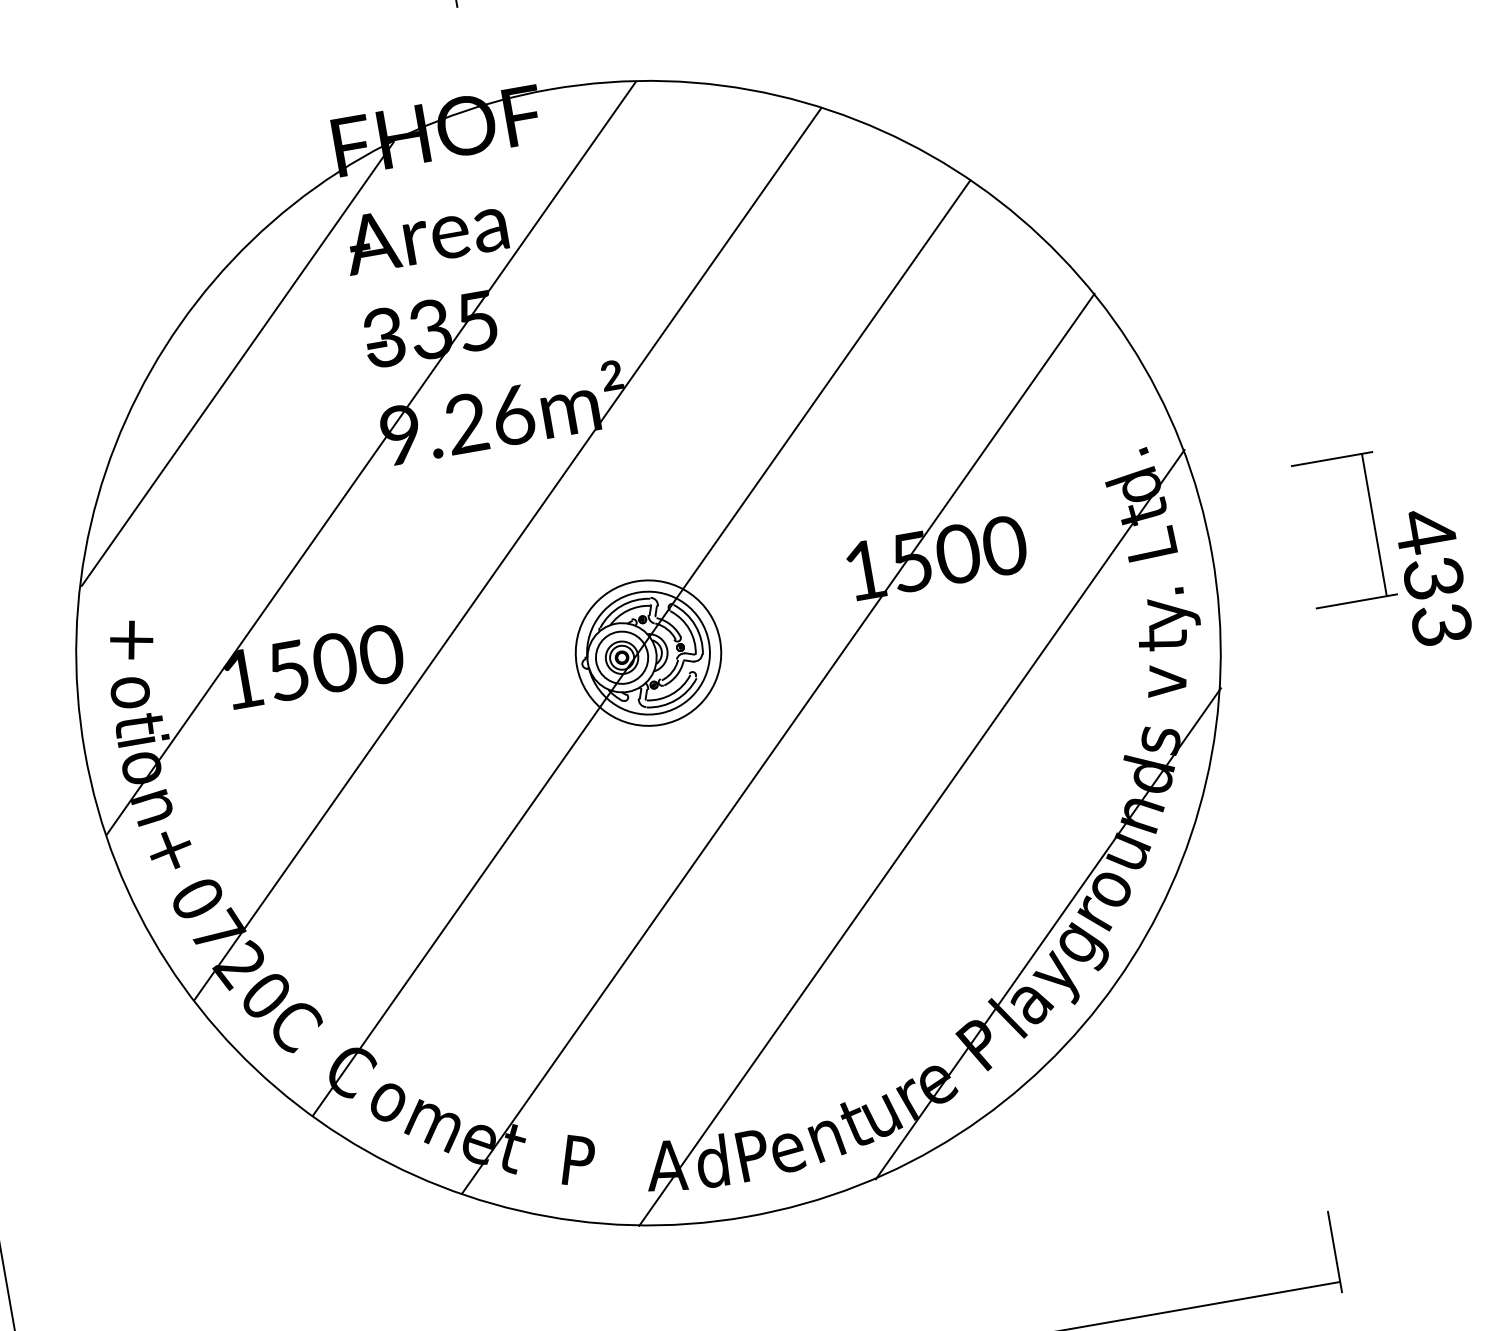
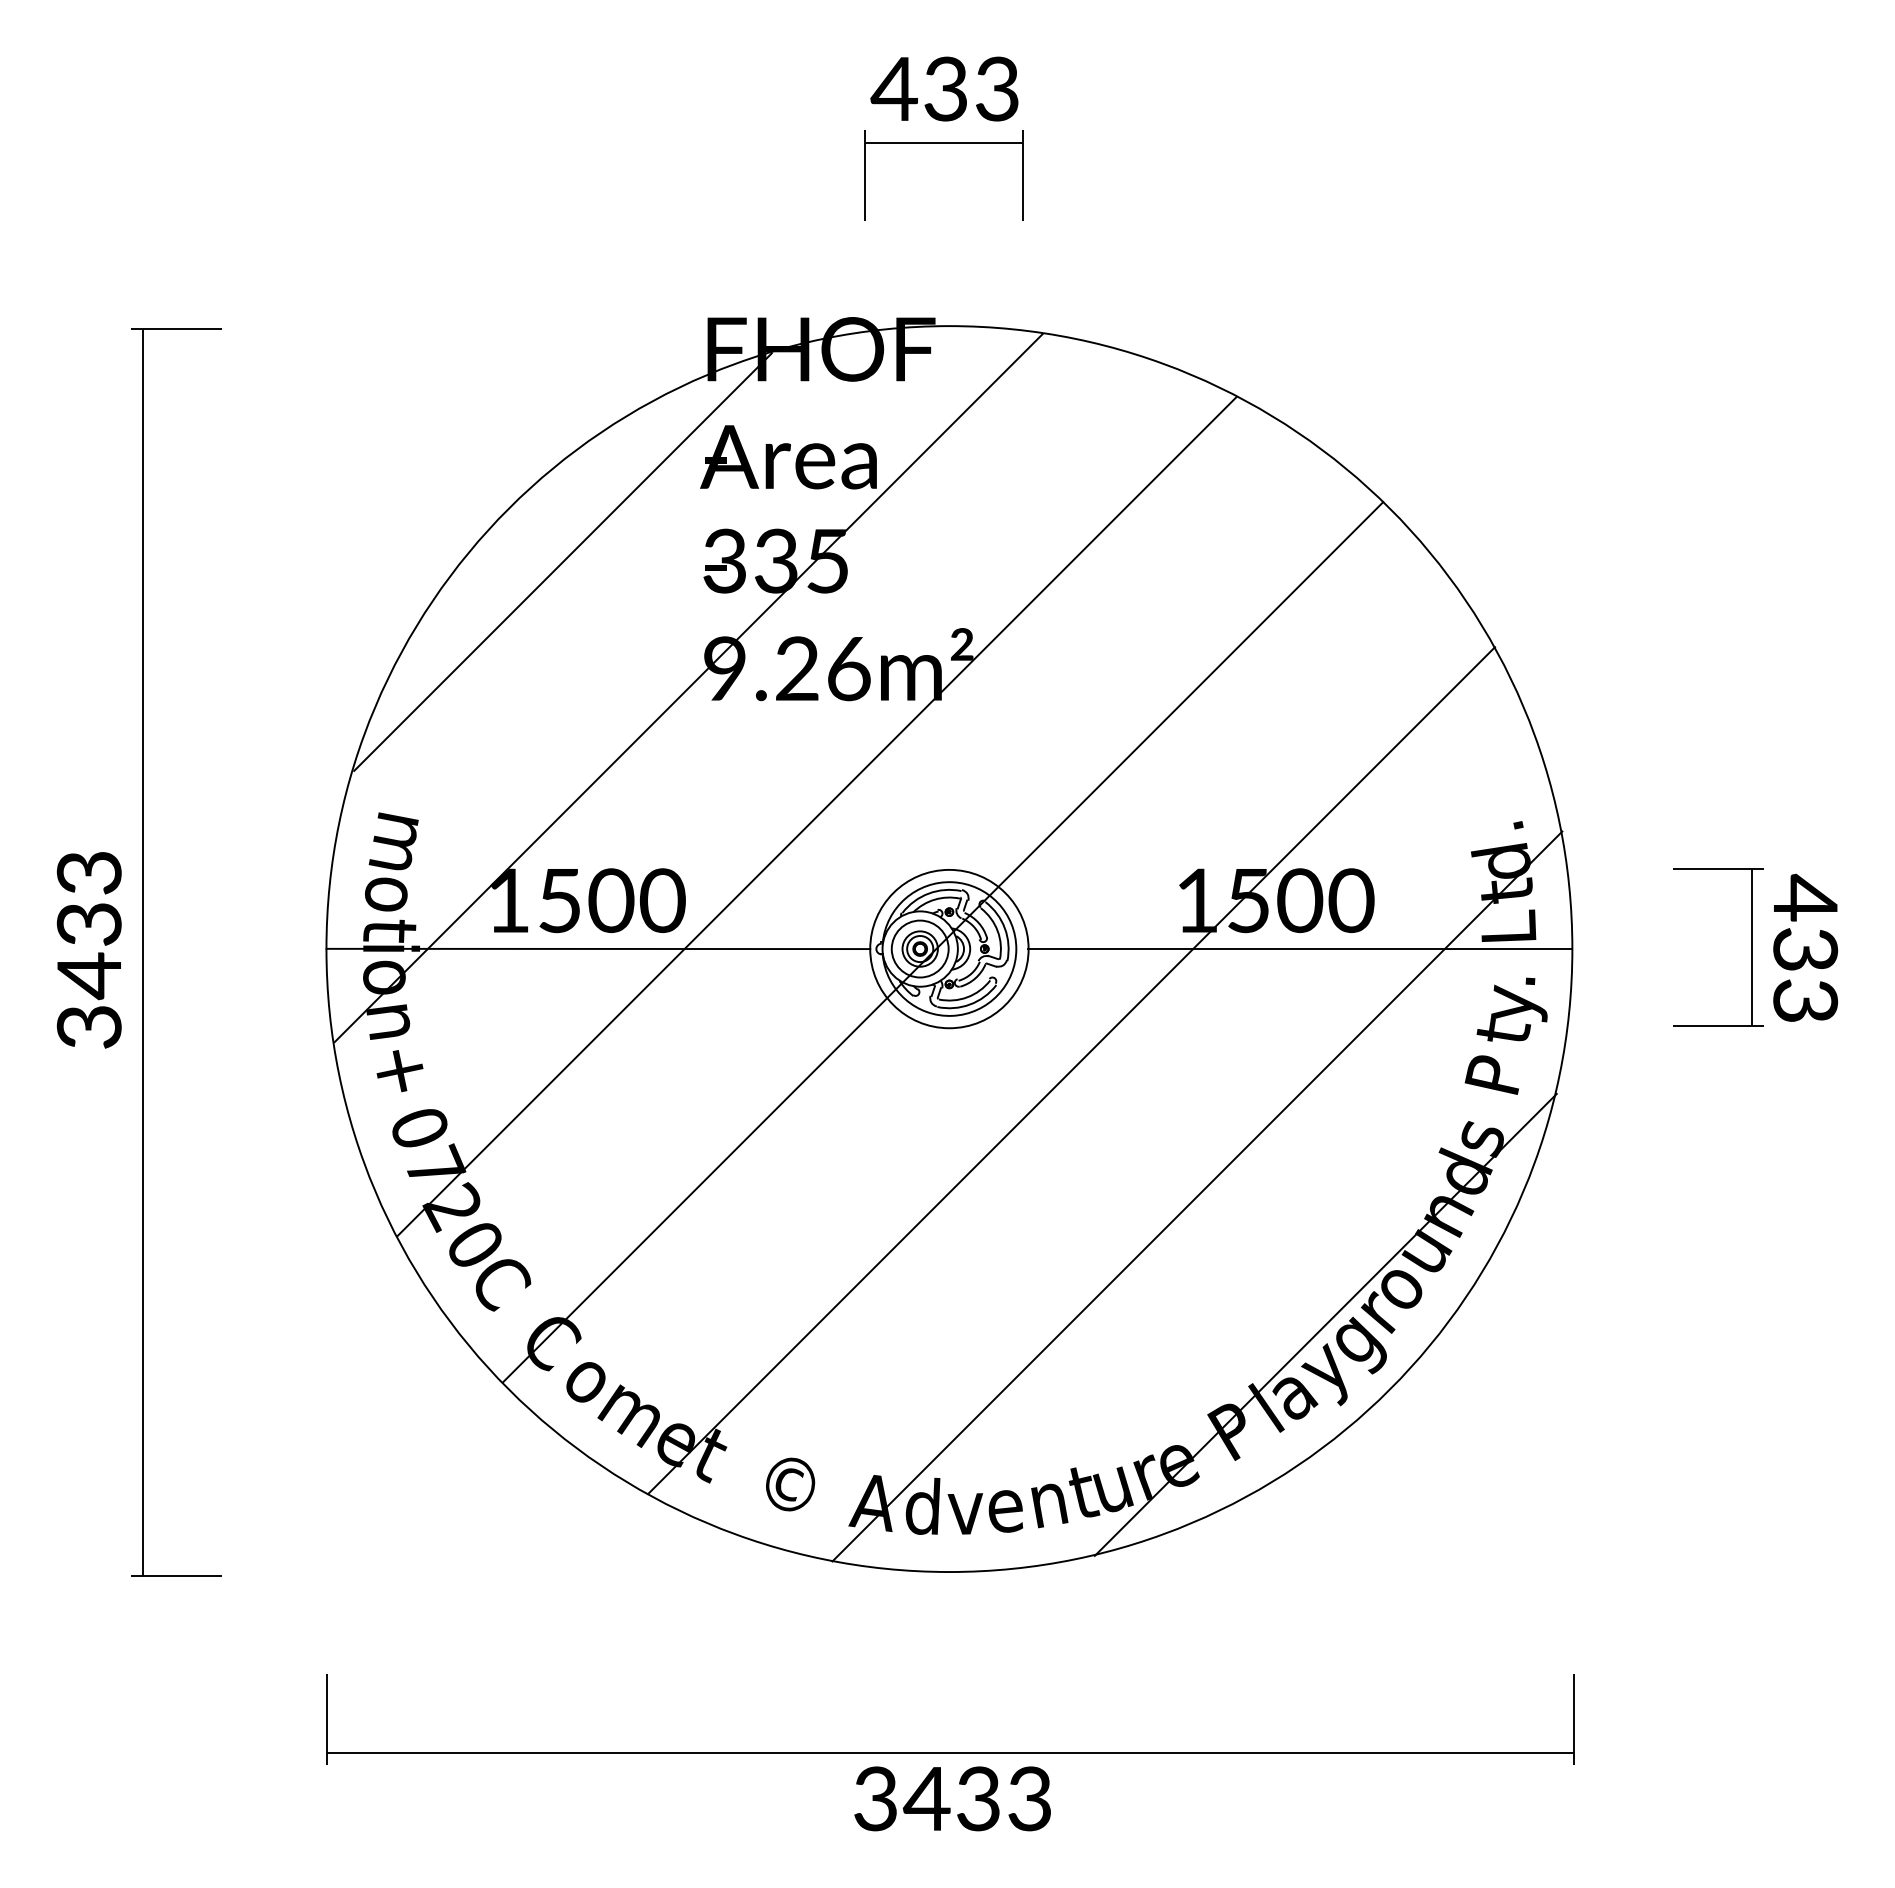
text: (1433, 576) -> (1805, 947), moved
line: (966, 597) -> (1300, 948), added
text: (129, 643) -> (394, 841), + -> m
text: (1159, 680) -> (1492, 1074), v -> P
line: (330, 708) -> (598, 948), added
text: (751, 1155) -> (965, 1507), P -> v
text: (585, 1159) -> (786, 1480), P -> ©

